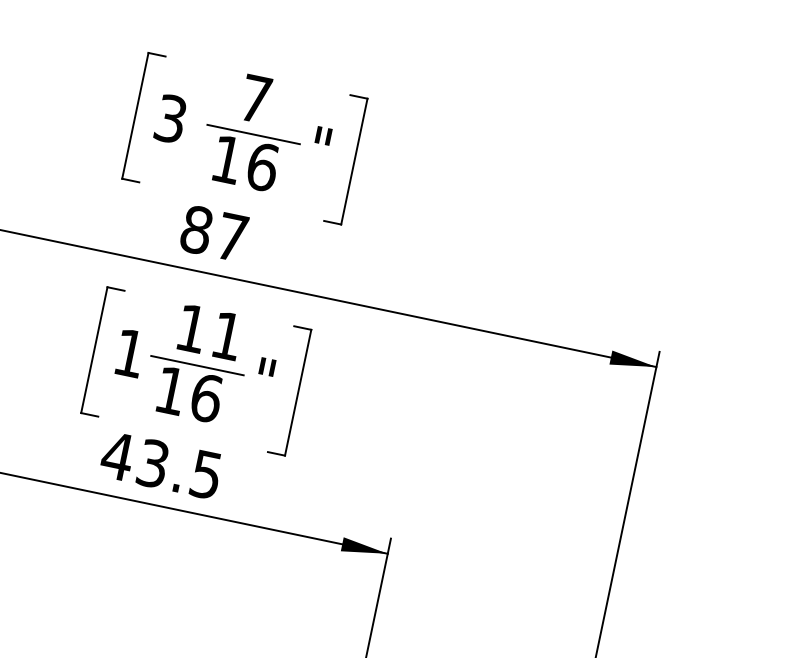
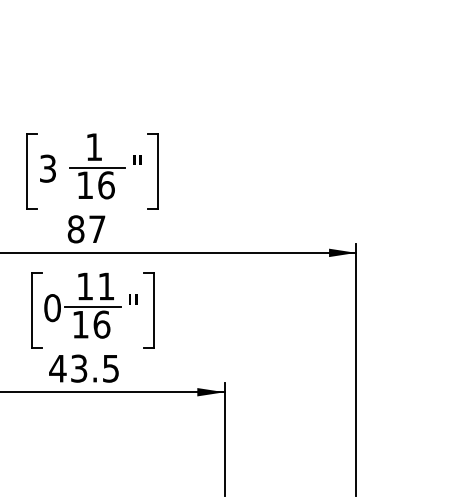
text: (256, 98) -> (94, 146), 7 -> 1
text: (129, 353) -> (52, 308), 1 -> 0

